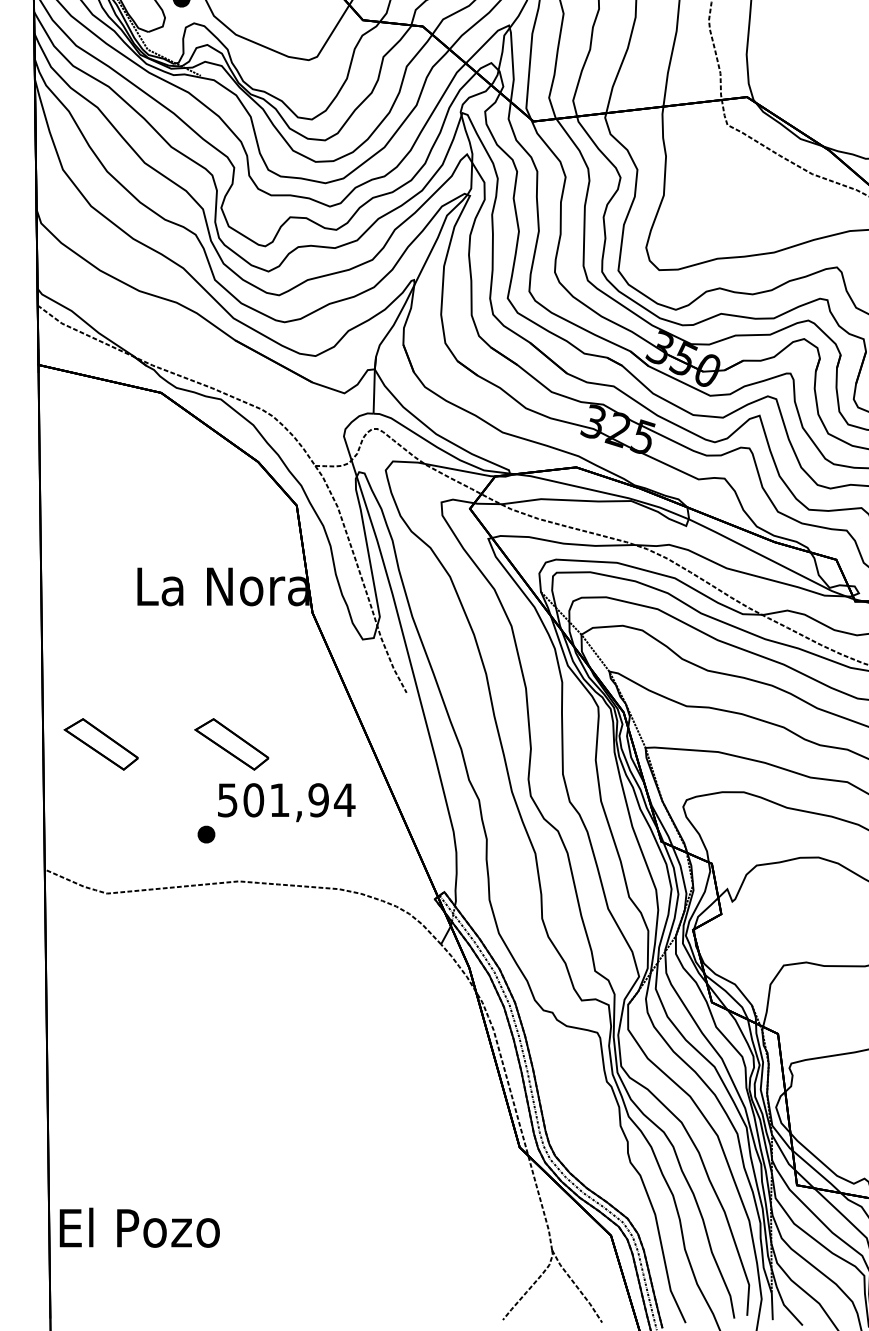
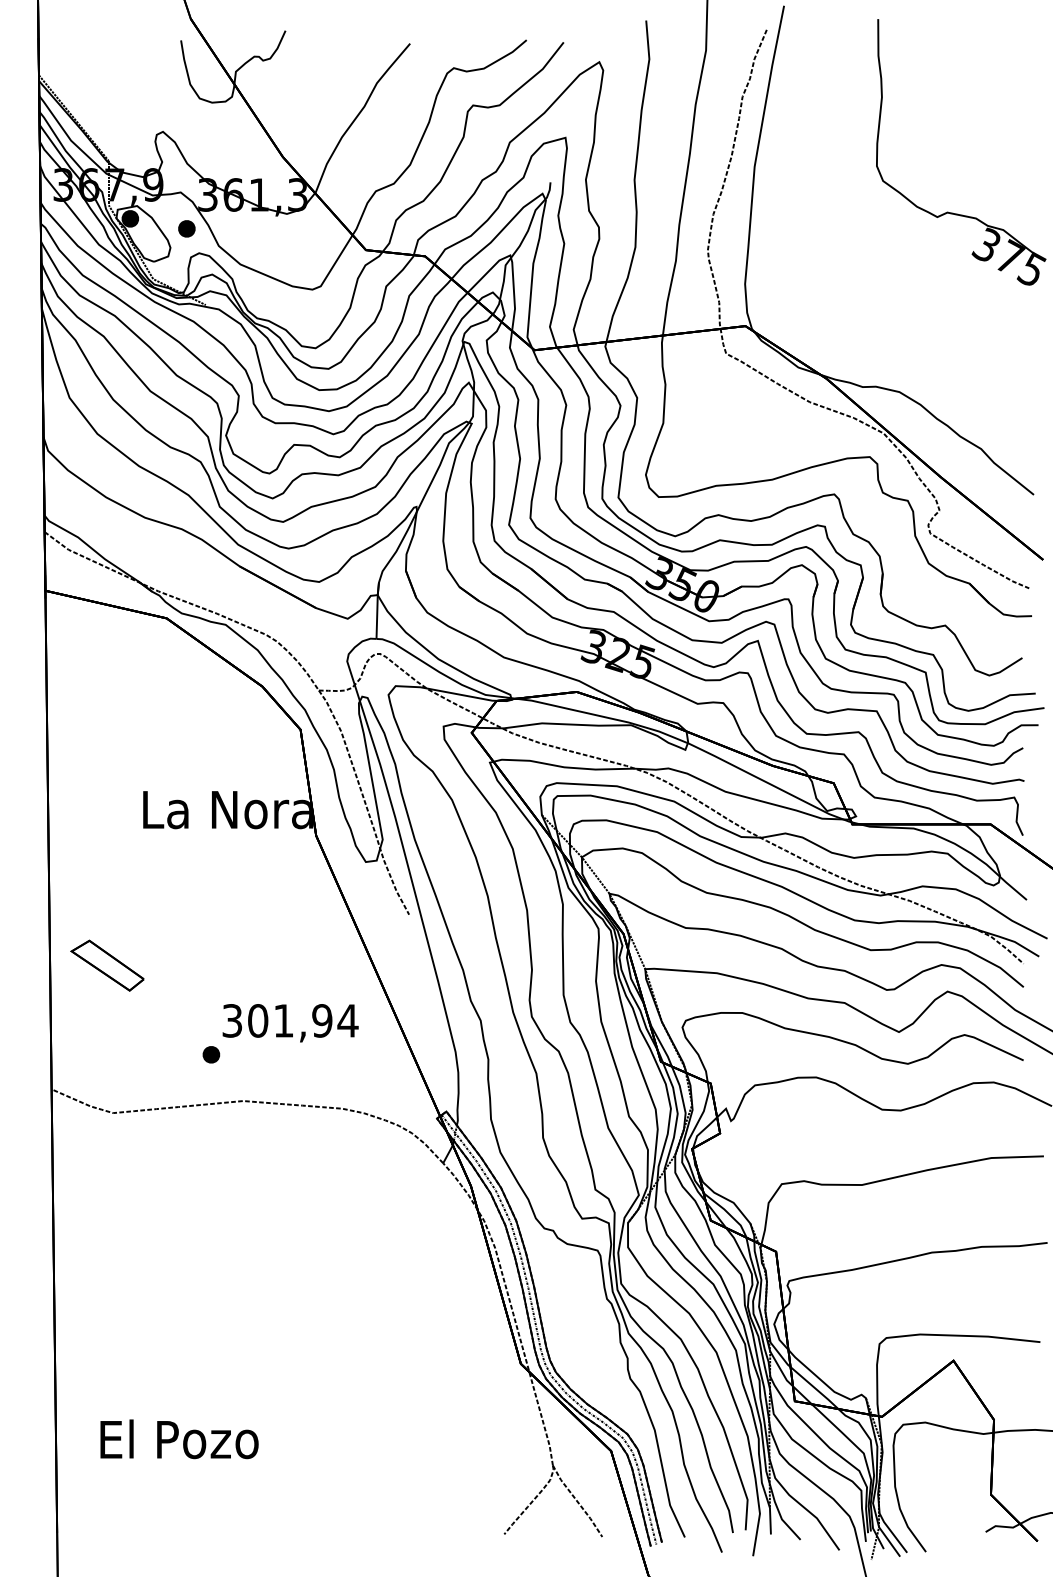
part: (231, 744) -> (236, 965), removed
text: (227, 799) -> (232, 1020), 501,94 -> 301,94
text: (139, 1228) -> (179, 1439), moved

